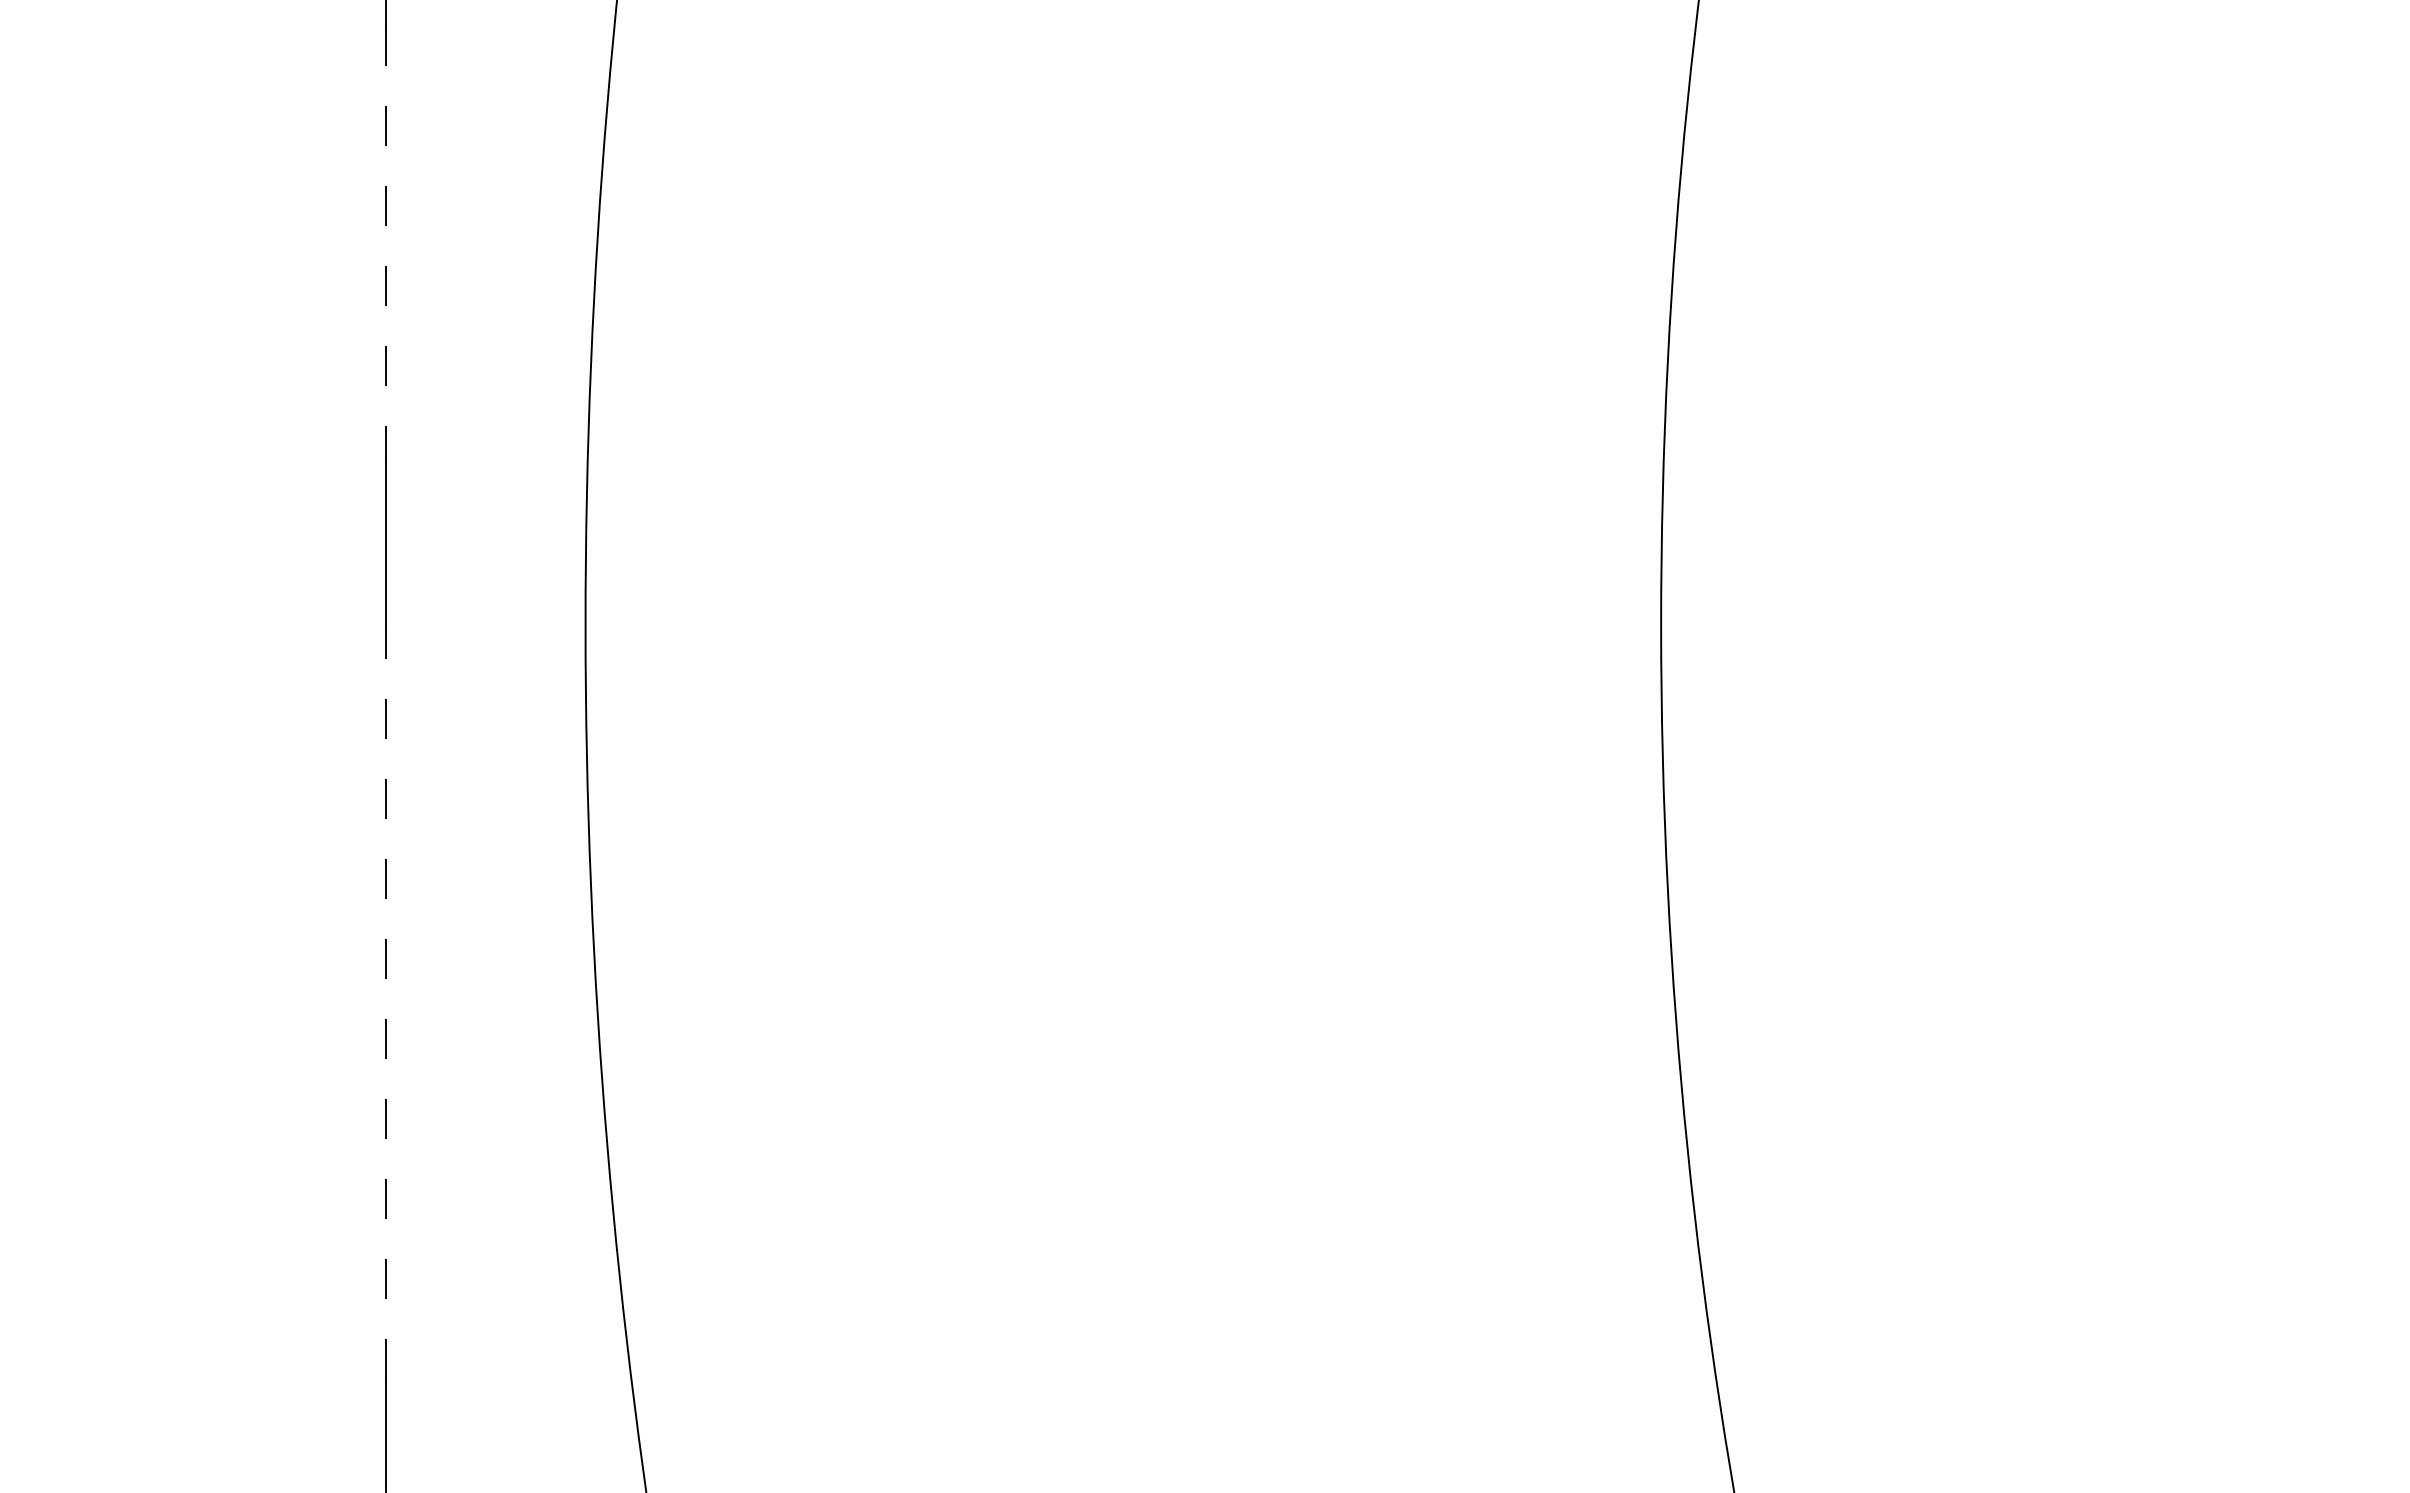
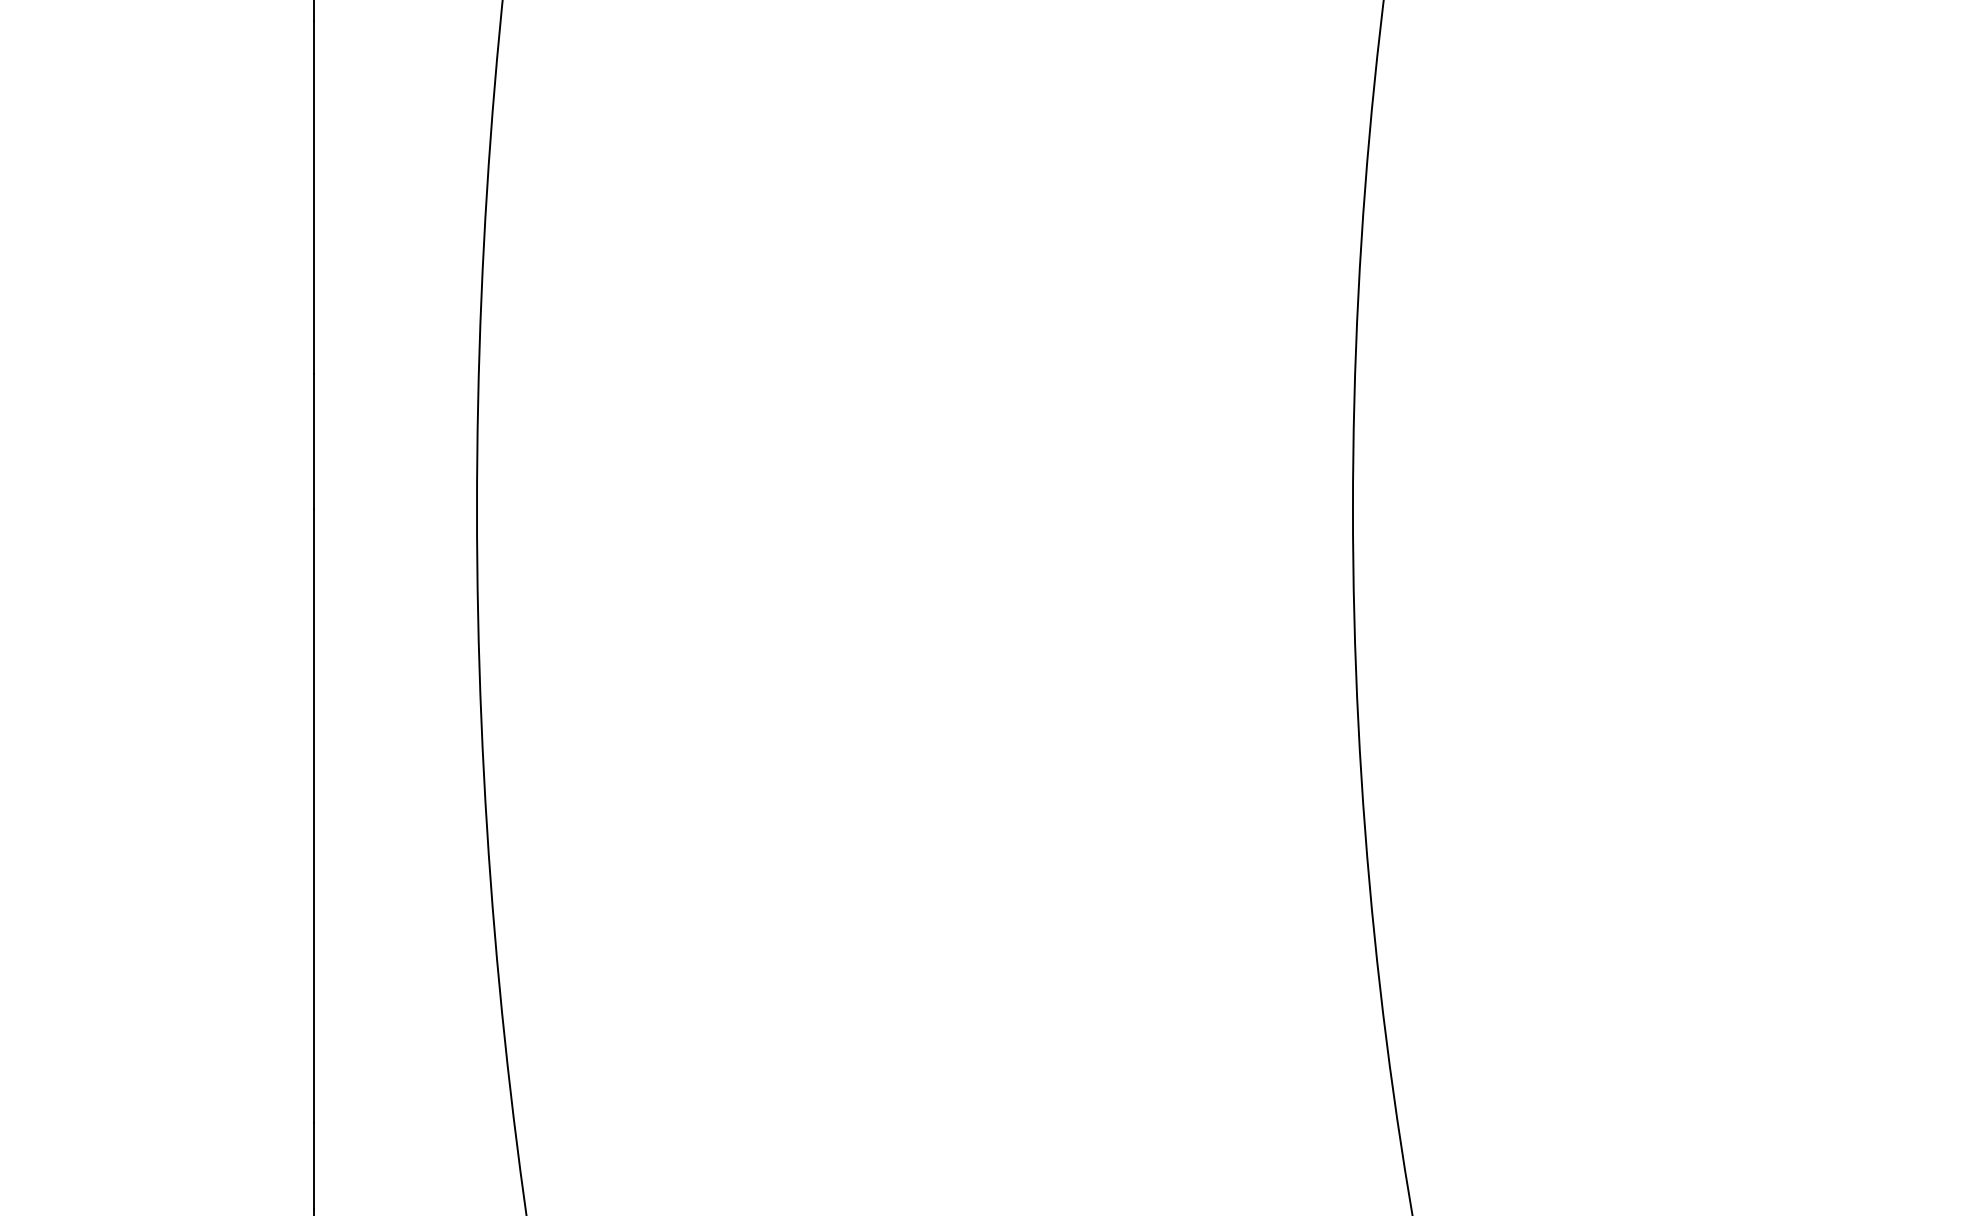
line: (385, 242) -> (314, 197), dashed -> solid
line: (385, 1002) -> (314, 816), dashed -> solid

